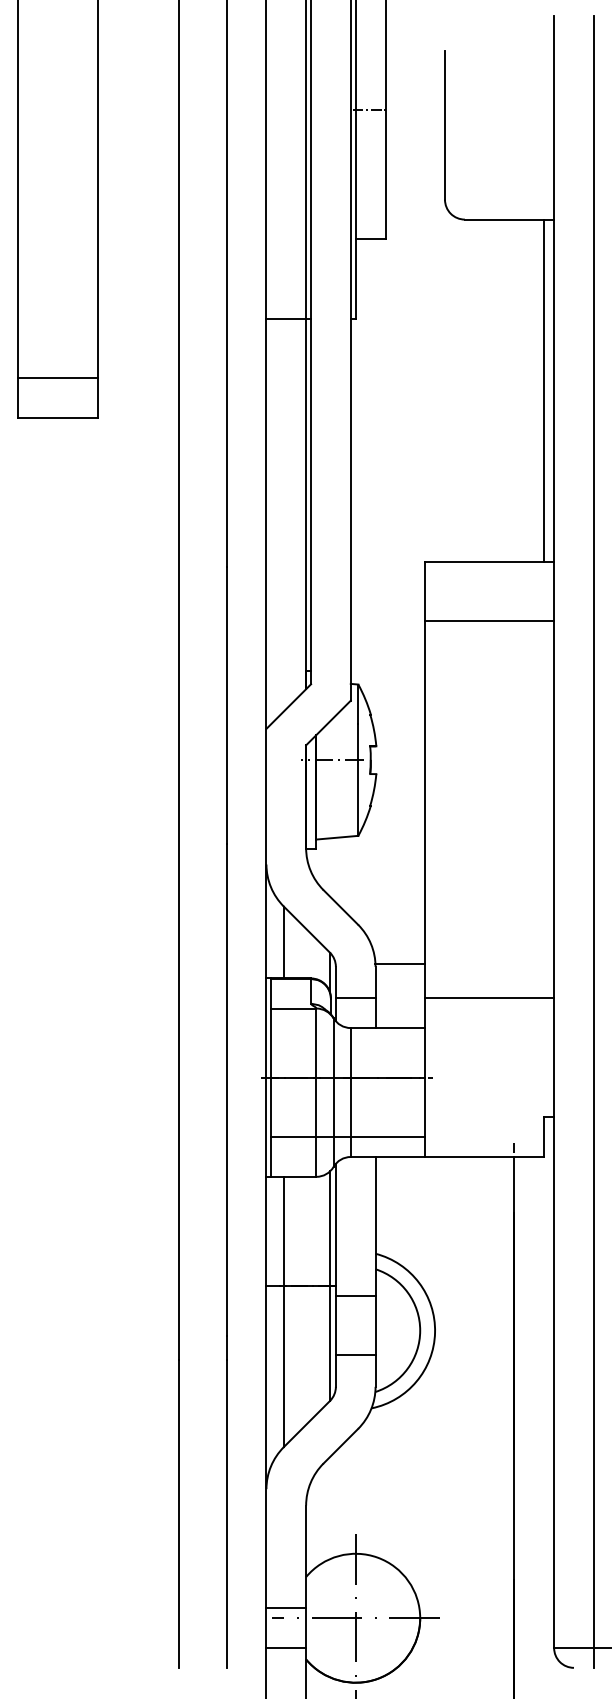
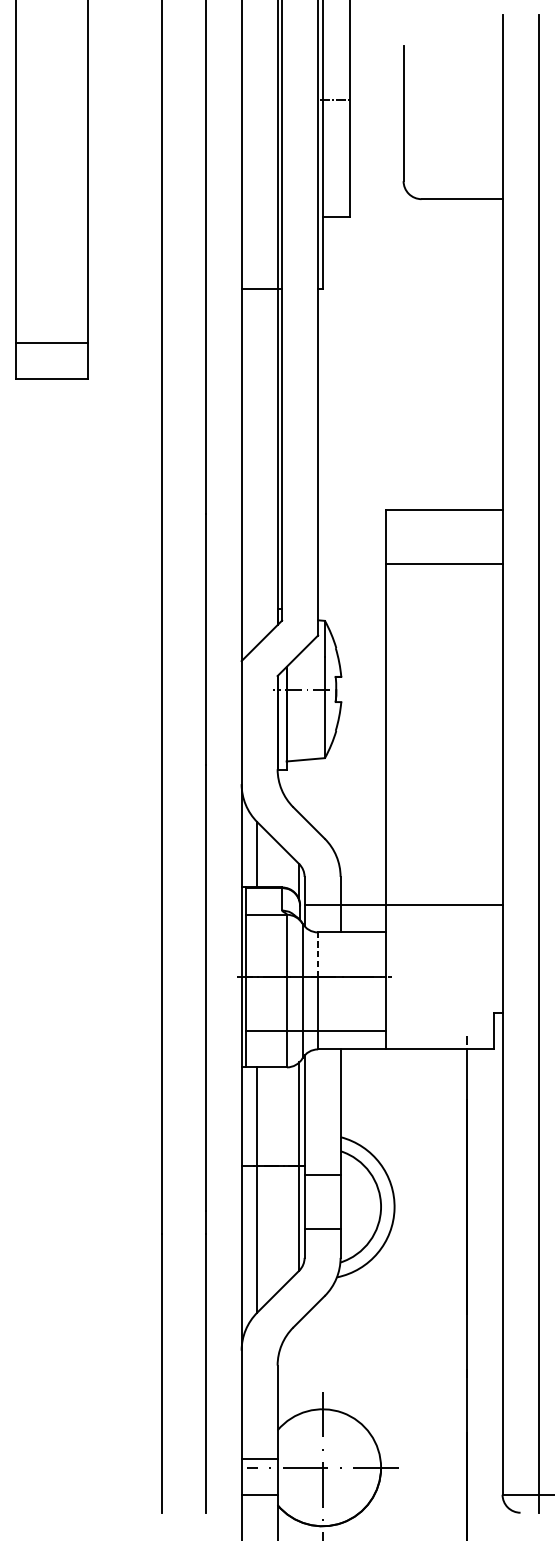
line: (544, 390) -> (493, 354), removed
line: (400, 963) -> (363, 904), moved
line: (350, 1052) -> (317, 954), solid -> dashed

